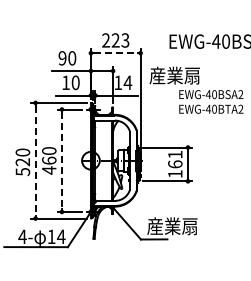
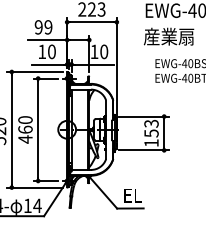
line: (116, 53) -> (92, 22), dashed -> solid
text: (72, 58) -> (48, 27), 90 -> 99
text: (174, 75) -> (168, 36), moved
text: (127, 82) -> (103, 51), 14 -> 10
text: (175, 159) -> (151, 128), 161 -> 153
line: (61, 160) -> (37, 129), dashed -> solid
line: (35, 161) -> (11, 130), dashed -> solid
text: (172, 226) -> (148, 195), 産業扇 -> EL

